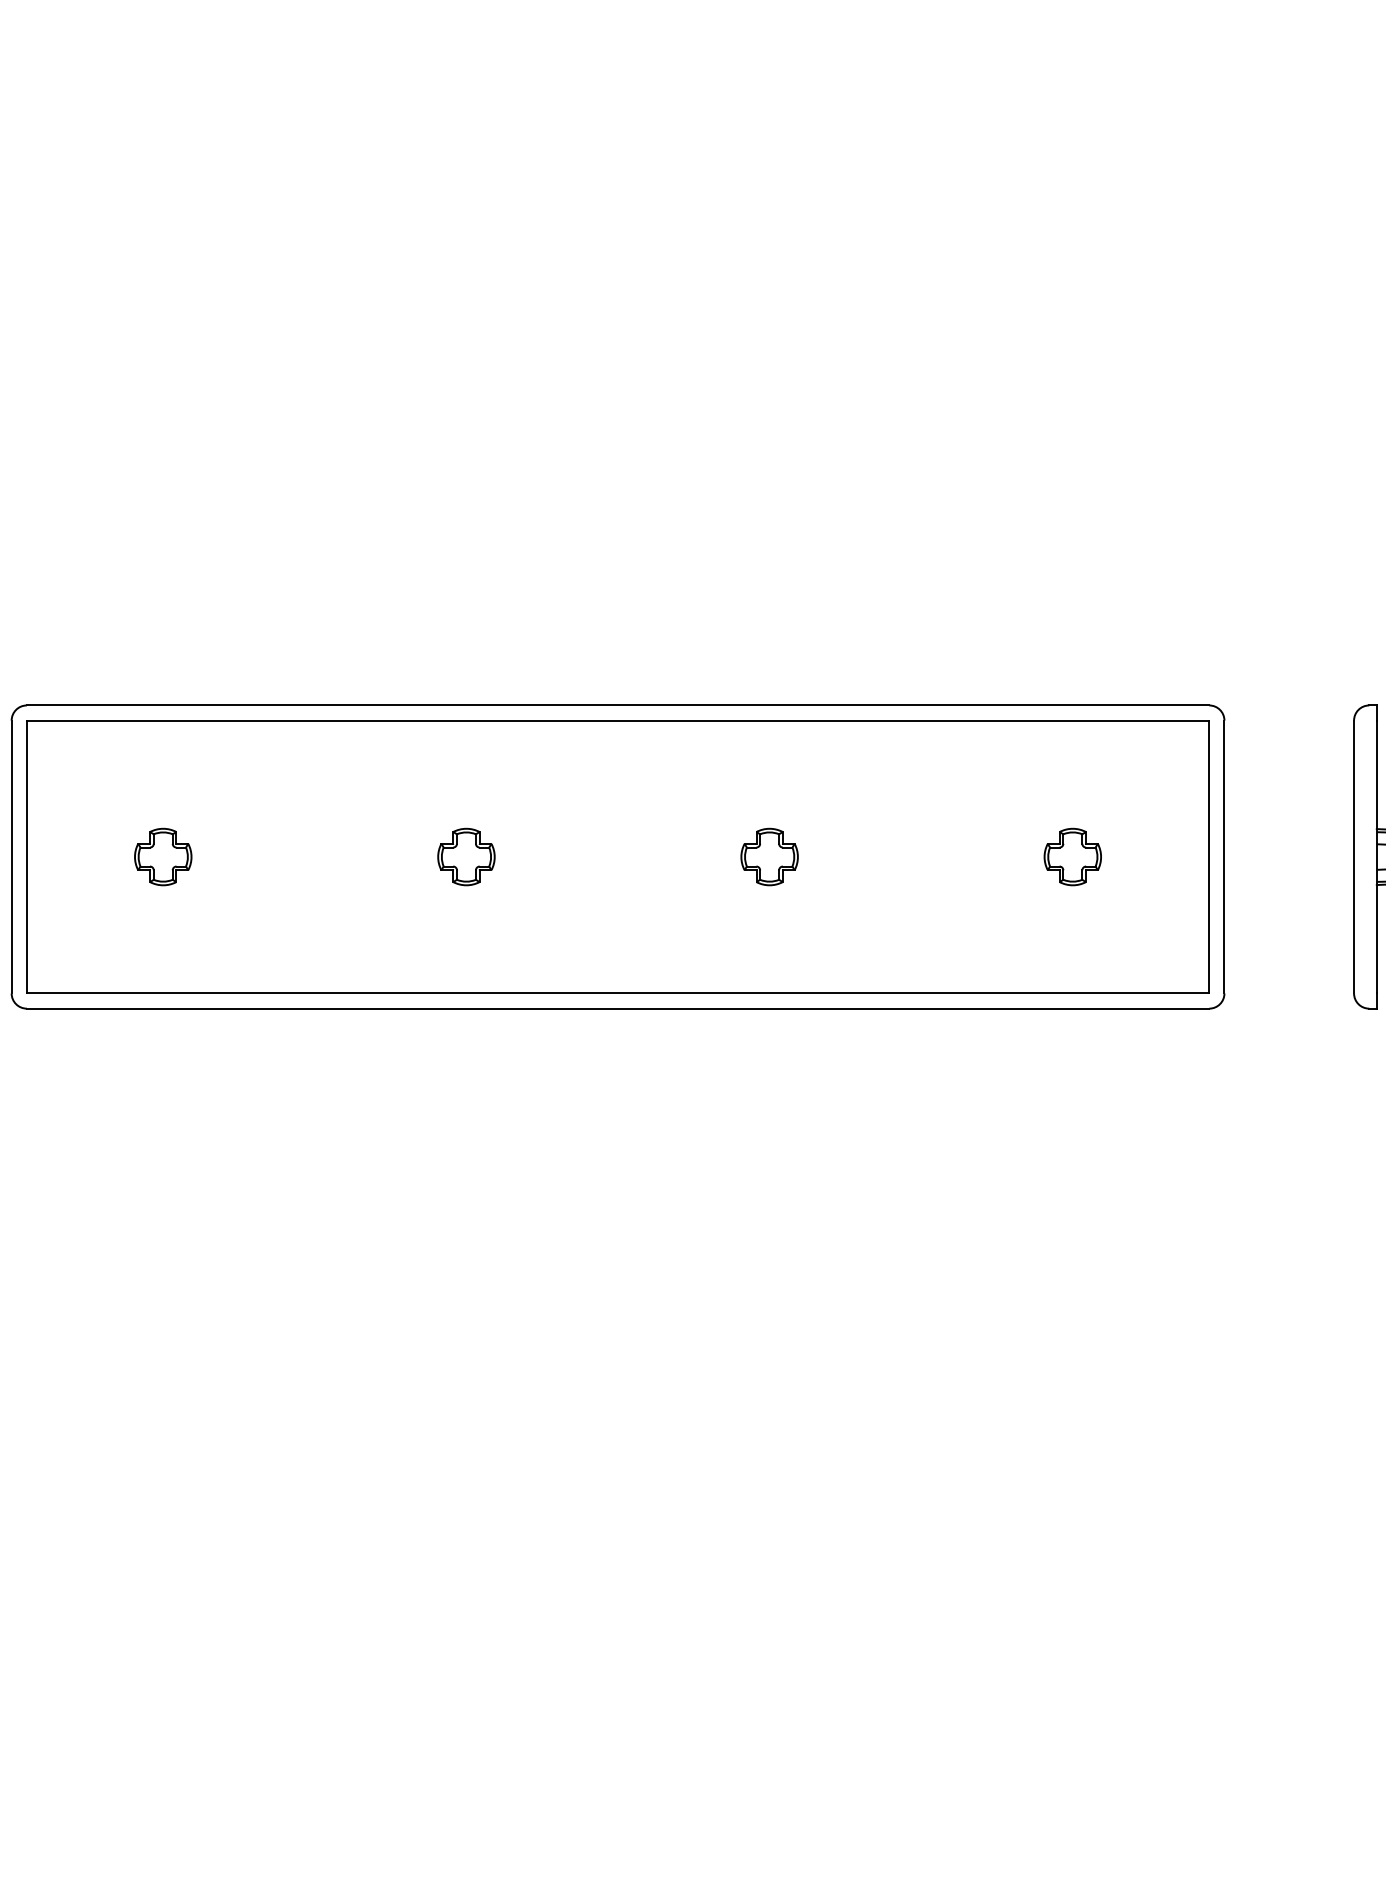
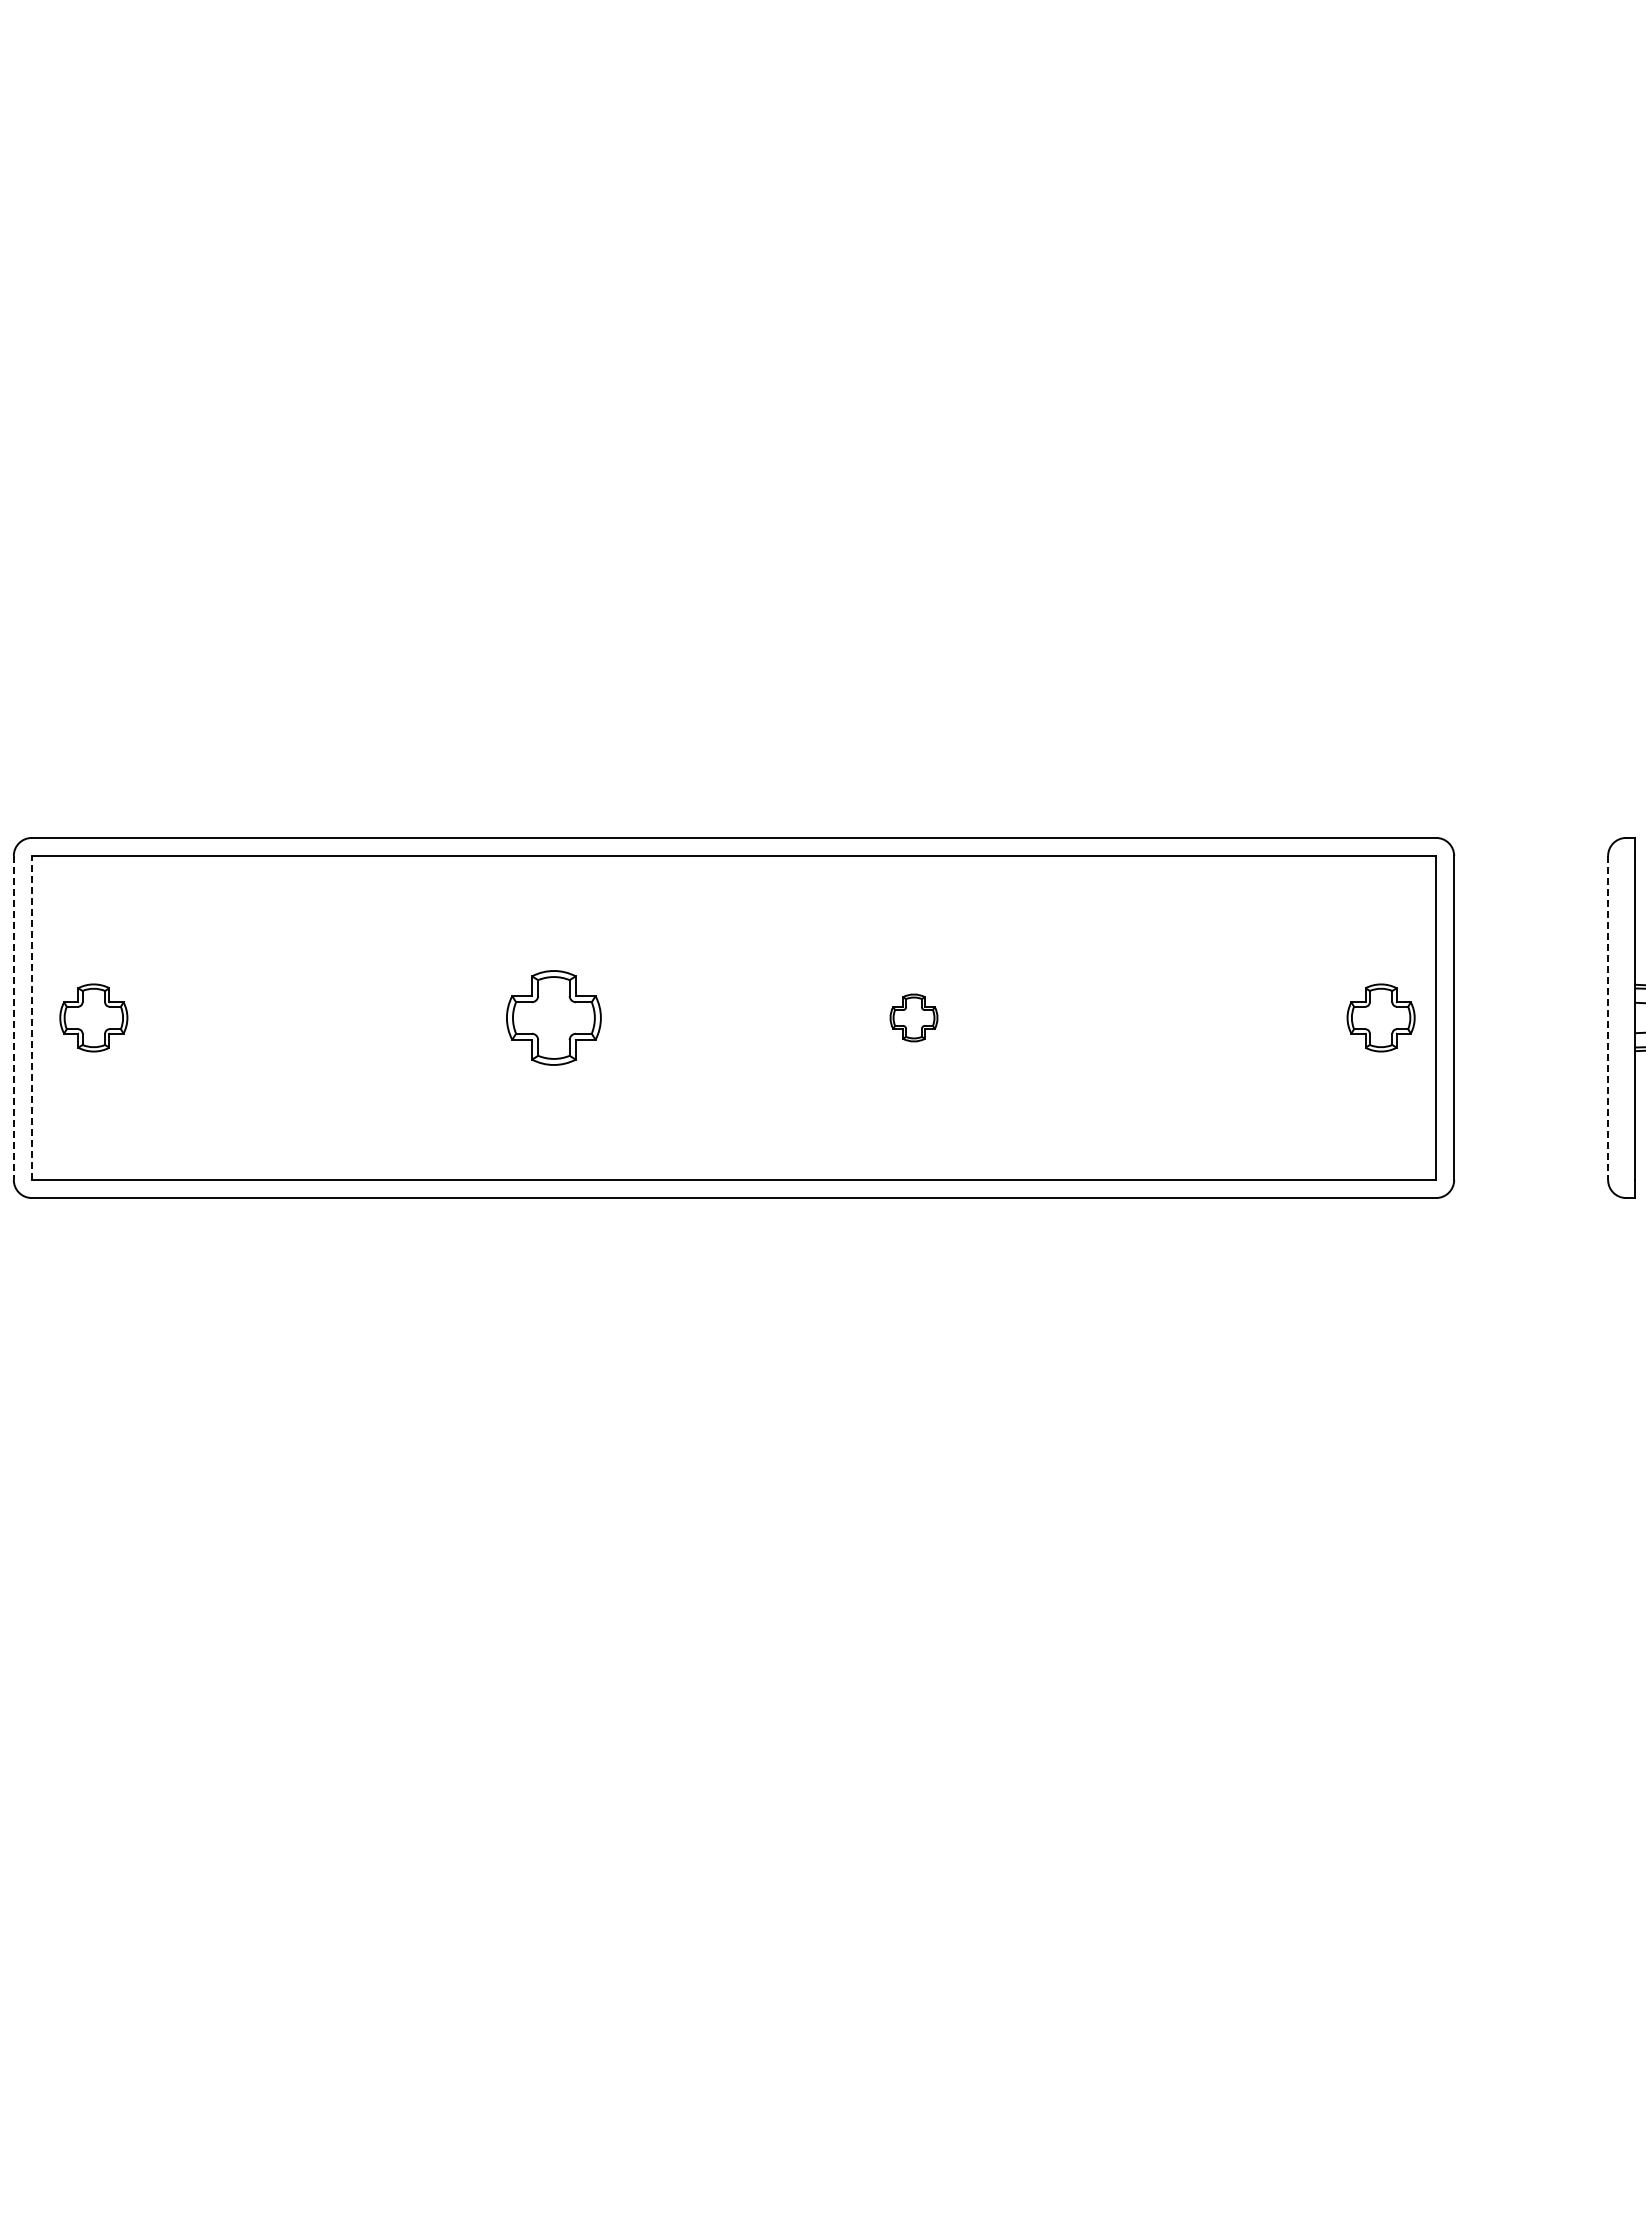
line: (26, 856) -> (31, 1017), solid -> dashed
part: (162, 856) -> (93, 1017), moved
part: (466, 856) -> (553, 1017), size x1.4
part: (769, 856) -> (913, 1017), size x0.7
part: (1072, 856) -> (1380, 1017), moved
line: (11, 857) -> (13, 1018), solid -> dashed
line: (1354, 857) -> (1608, 1018), solid -> dashed

